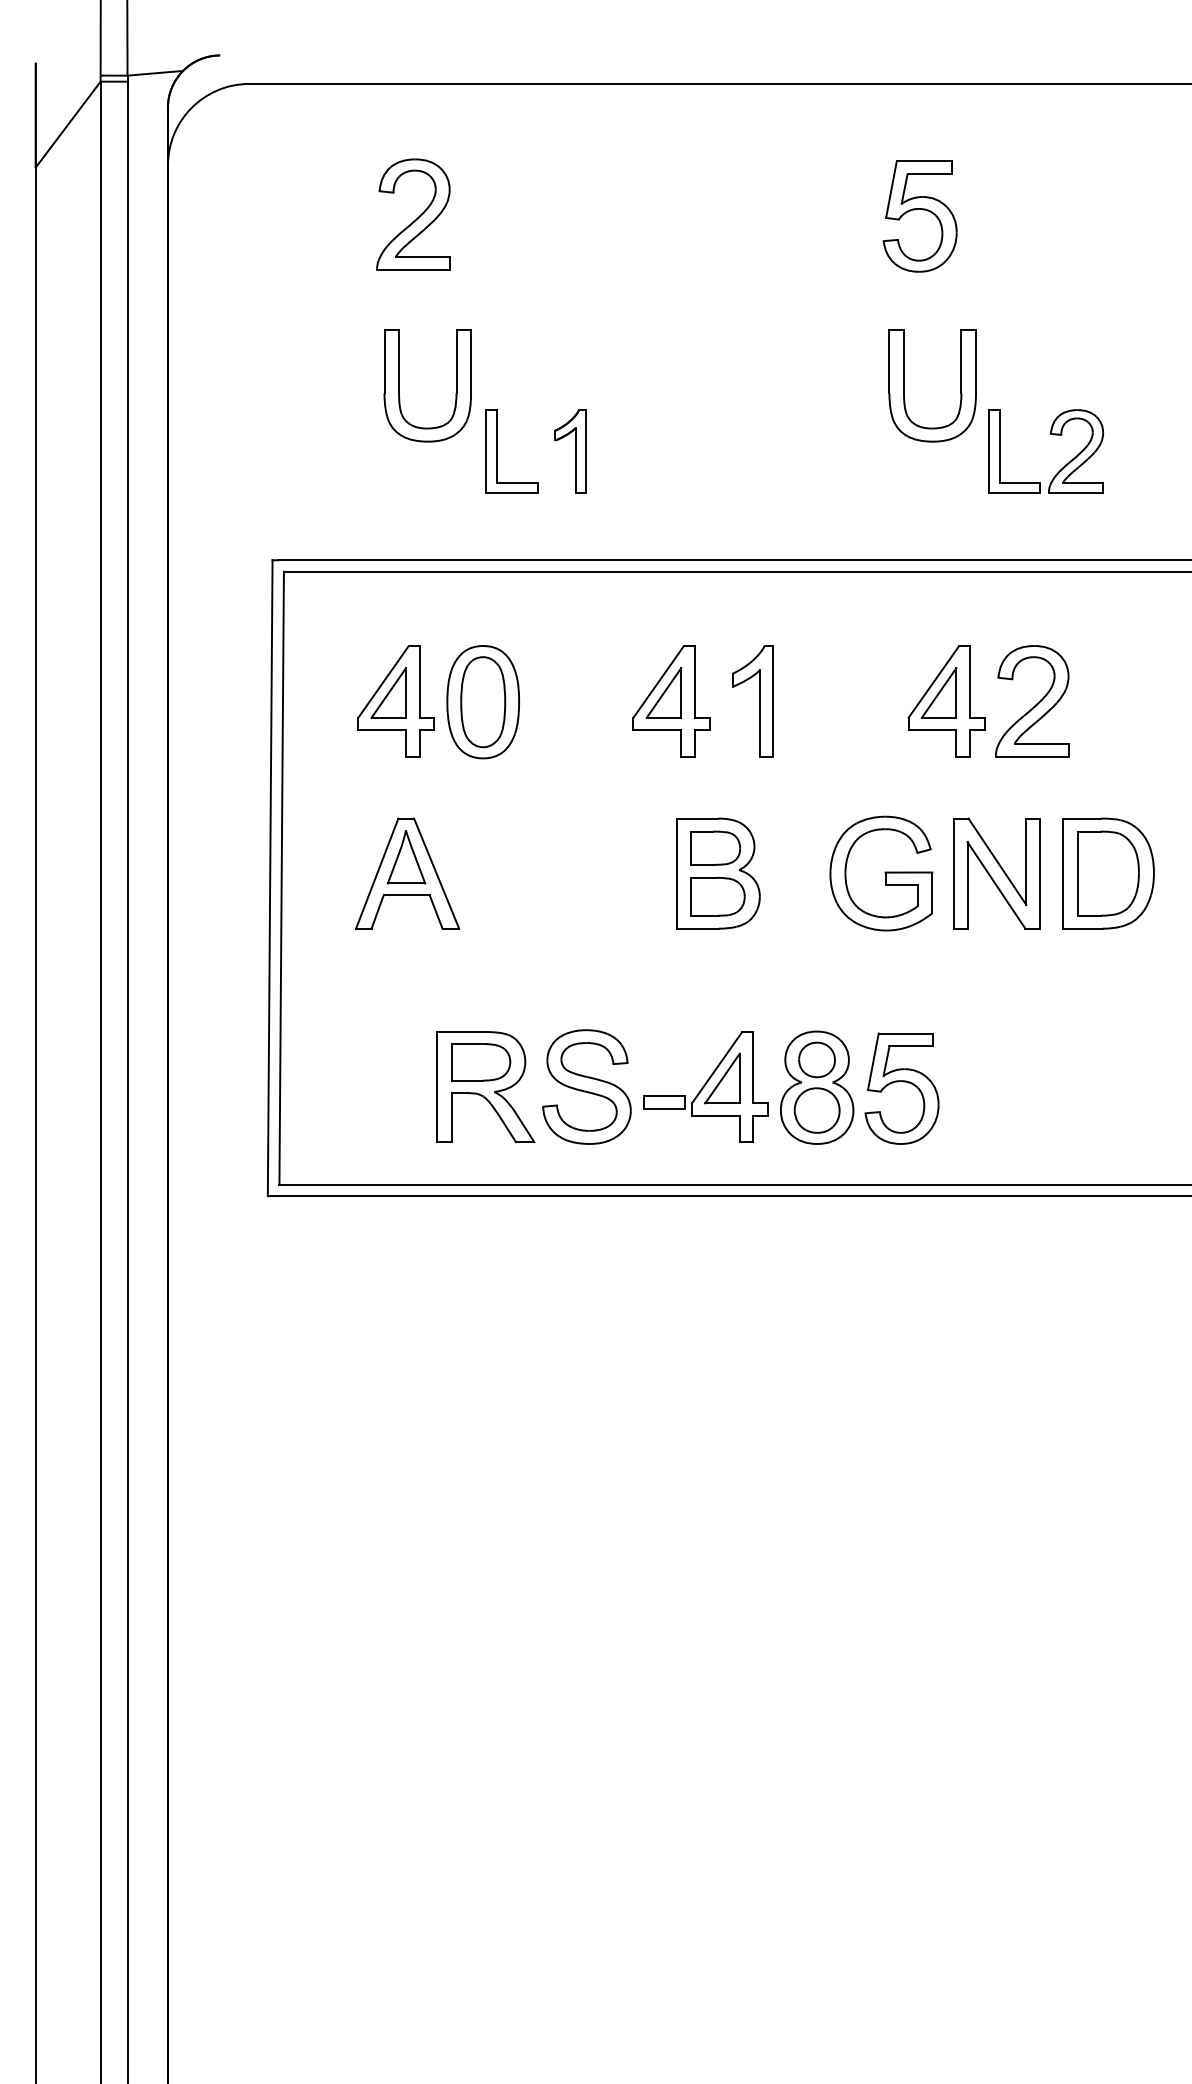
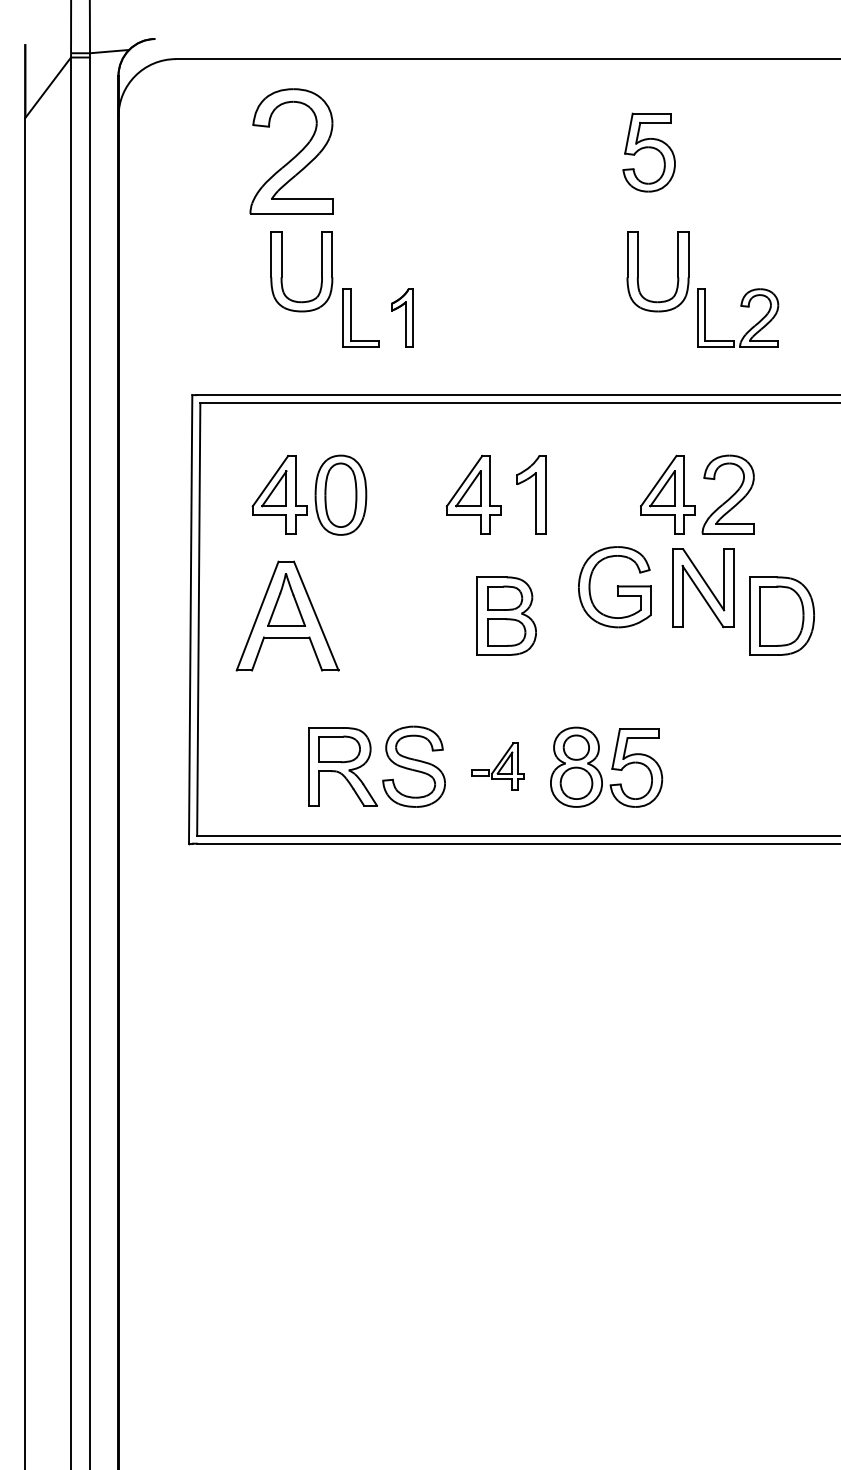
part: (413, 213) -> (291, 150), size x1.6
part: (407, 874) -> (287, 616), size x1.4
part: (880, 874) -> (614, 587), moved
part: (997, 874) -> (703, 588), moved
part: (705, 1086) -> (497, 766), size x0.6

